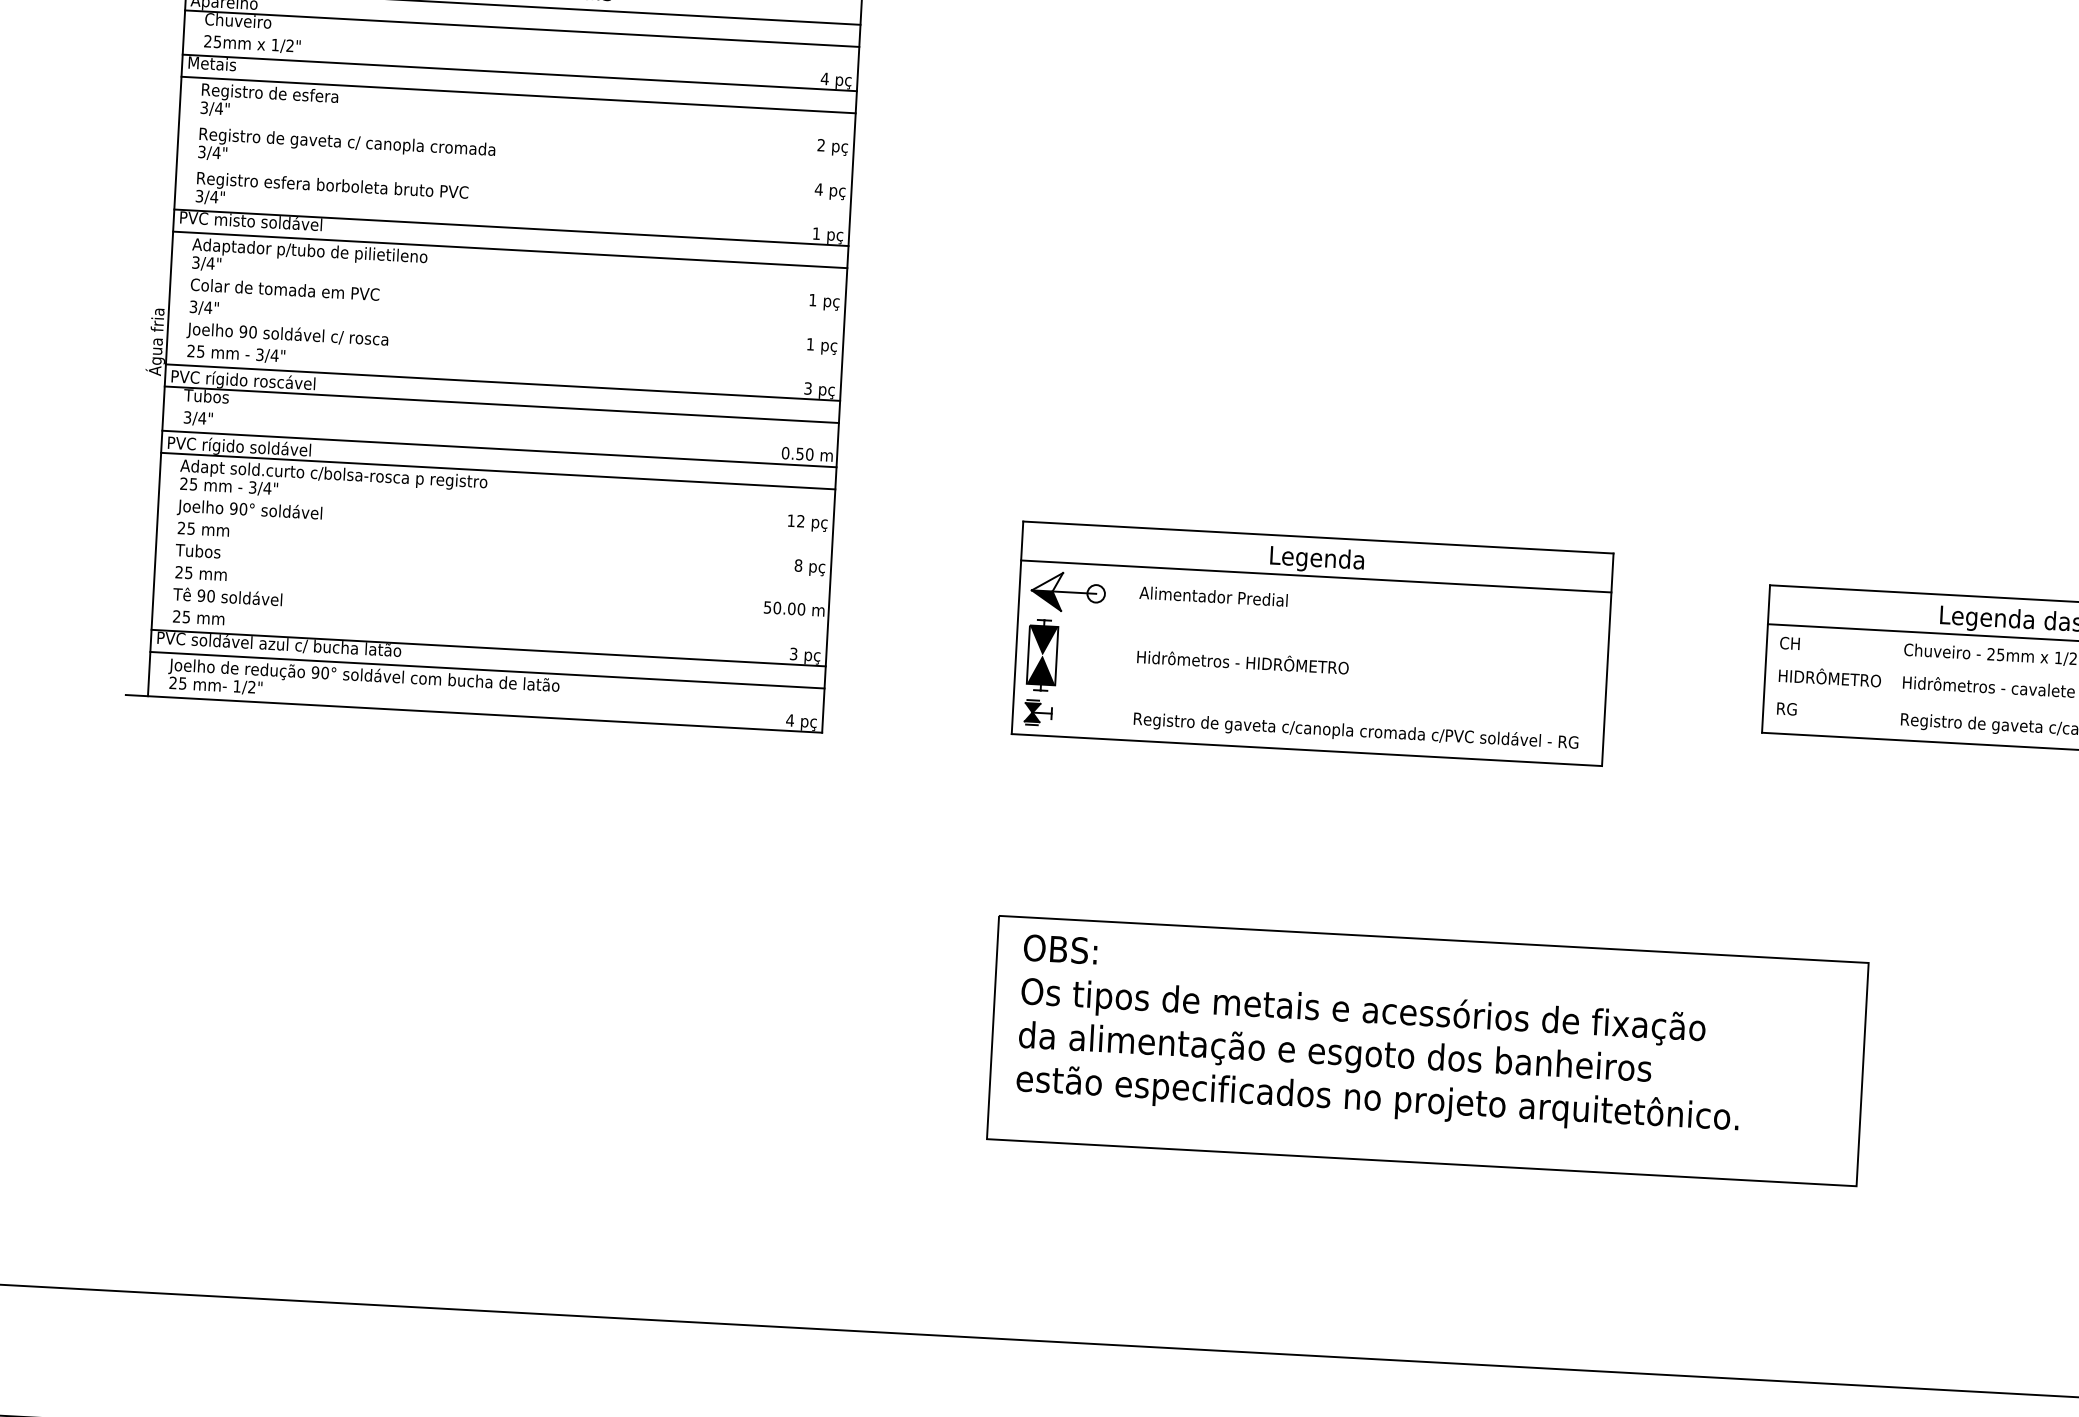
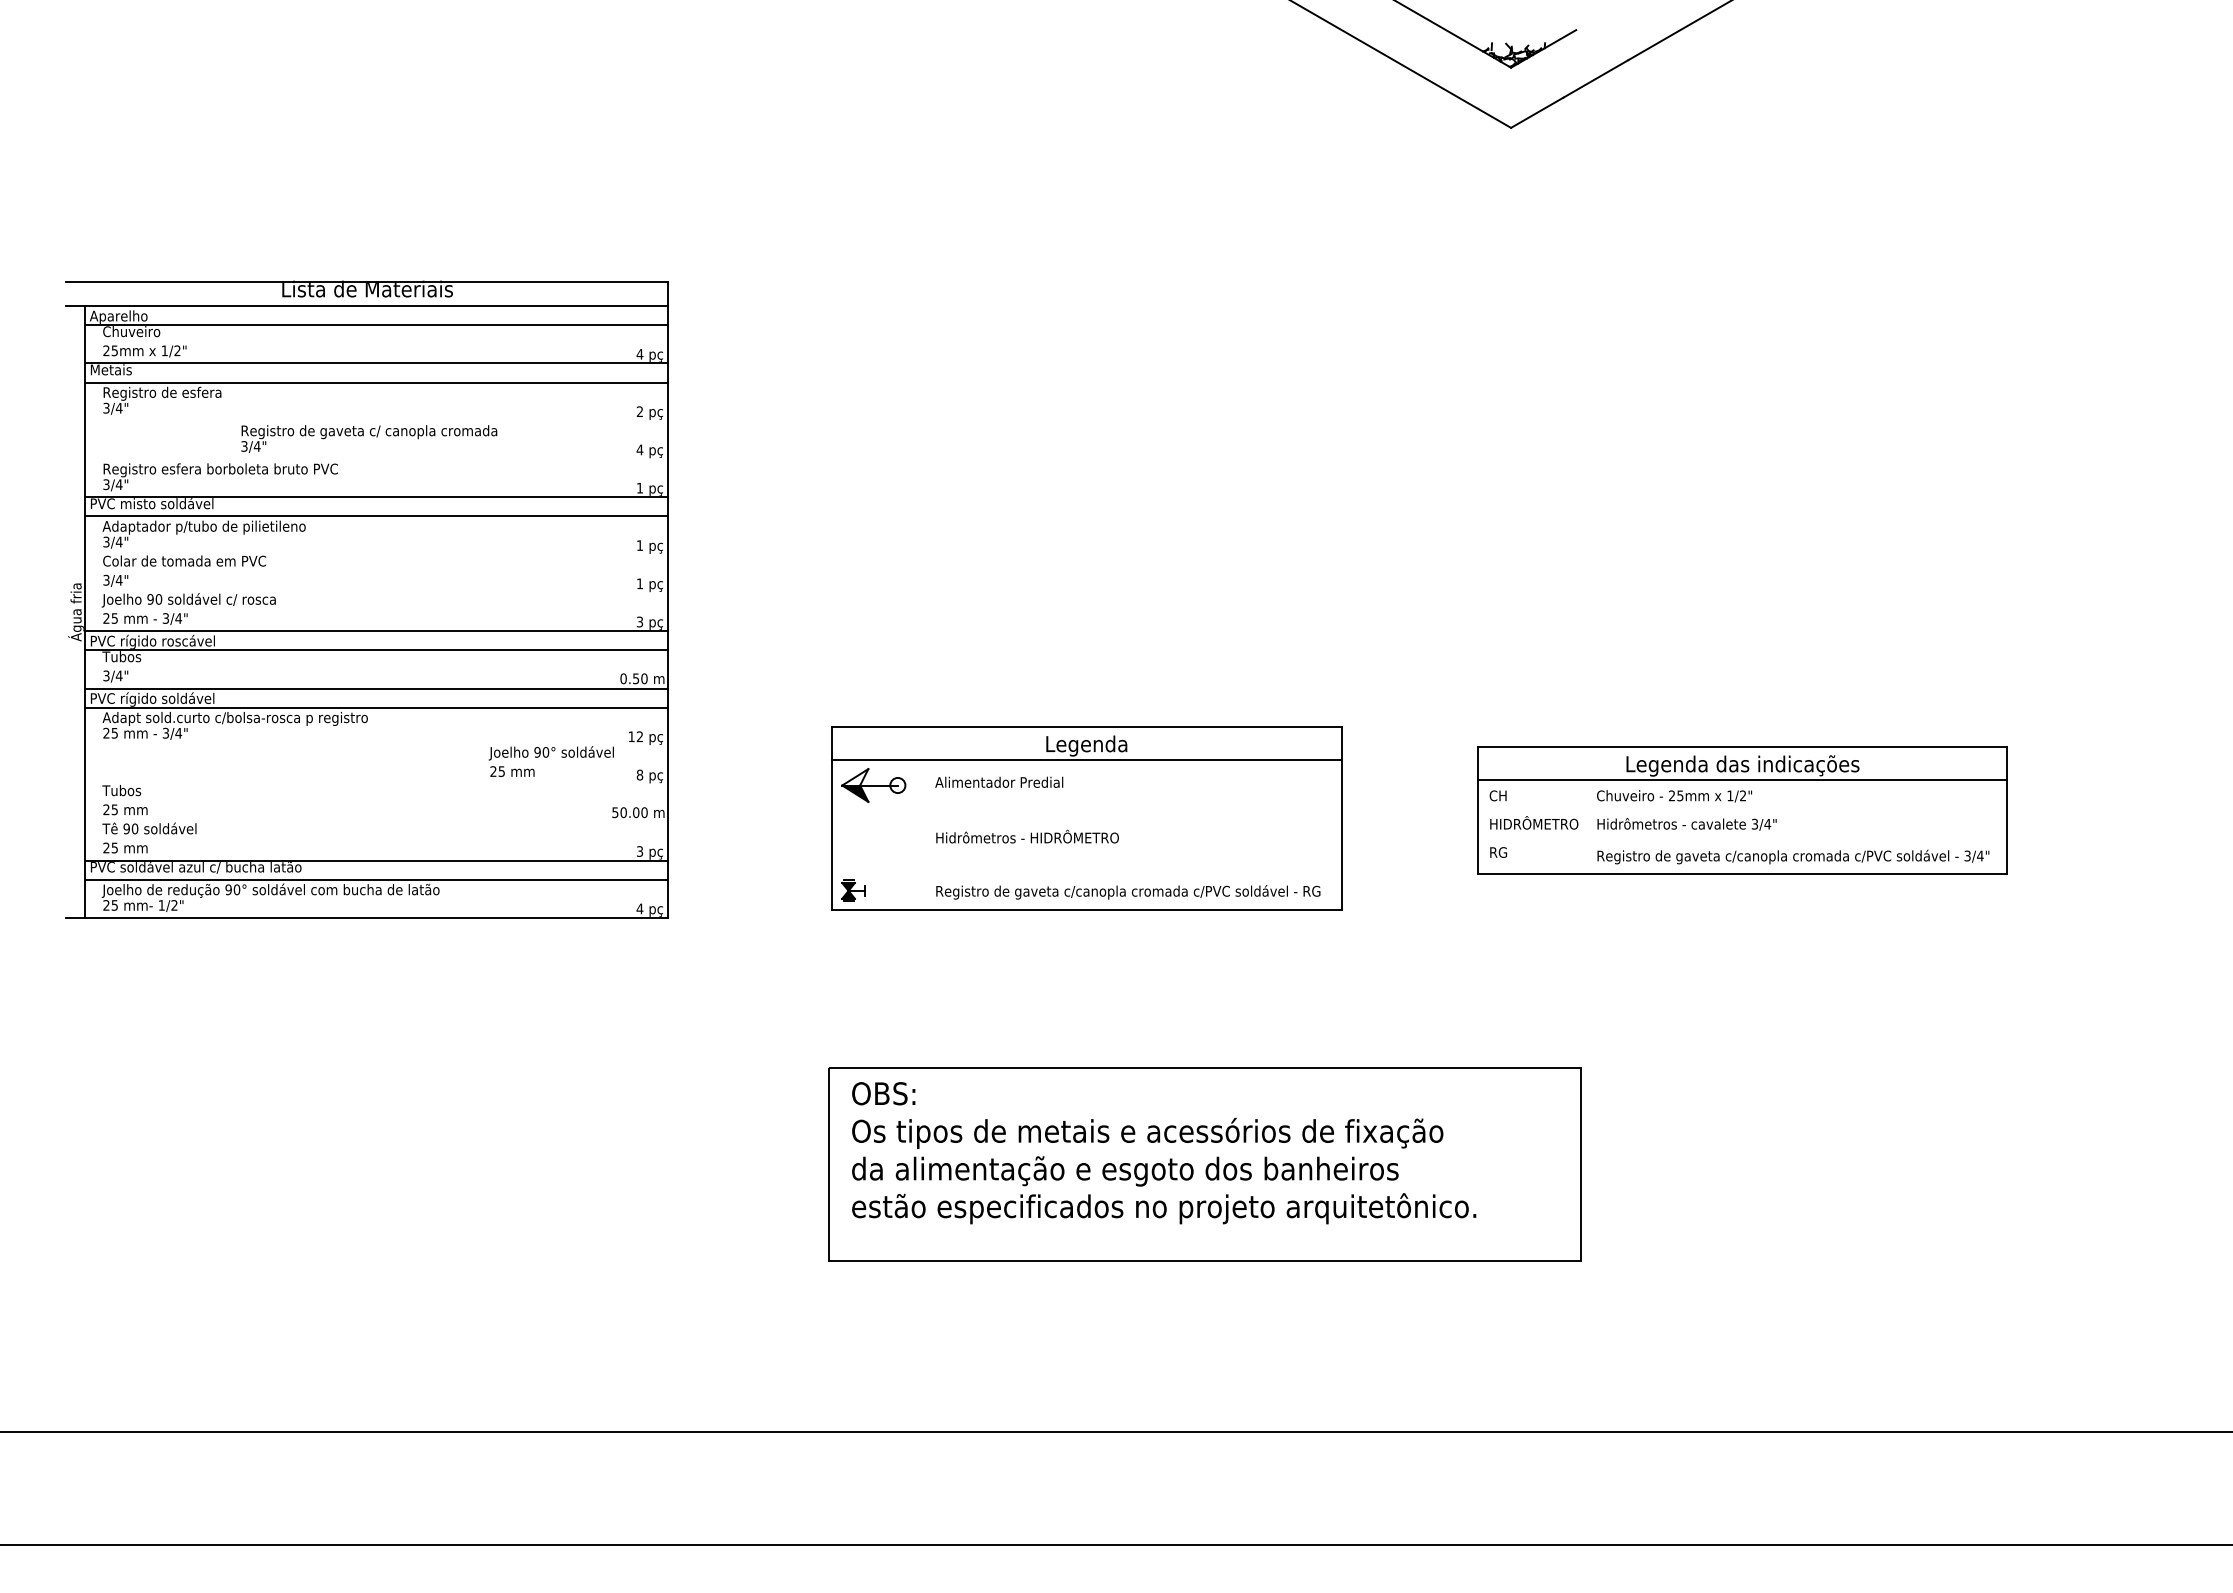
text: (347, 150) -> (369, 438), moved
text: (248, 520) -> (550, 761), moved
part: (1042, 654) -> (854, 840), removed

